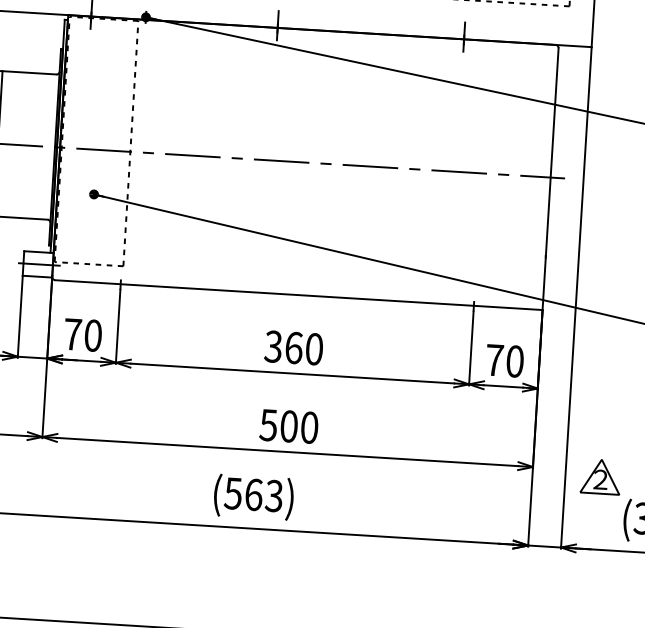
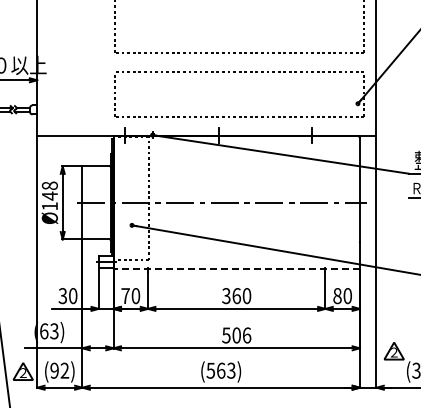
line: (298, 295) -> (237, 269), solid -> dashed
text: (494, 361) -> (337, 296), 70 -> 80
text: (308, 427) -> (246, 335), 500 -> 506

